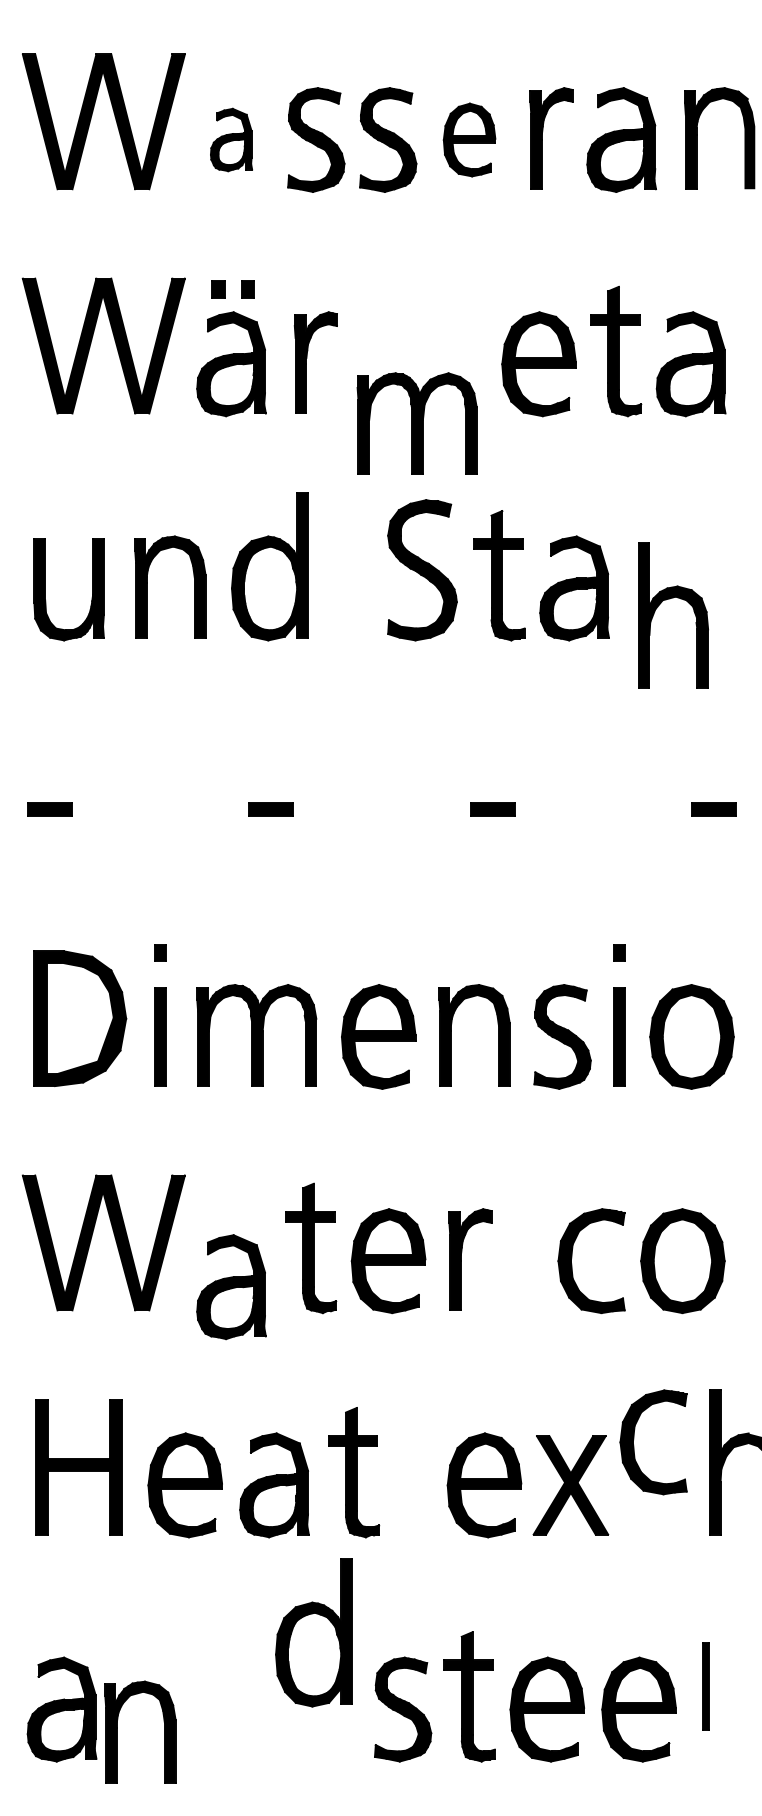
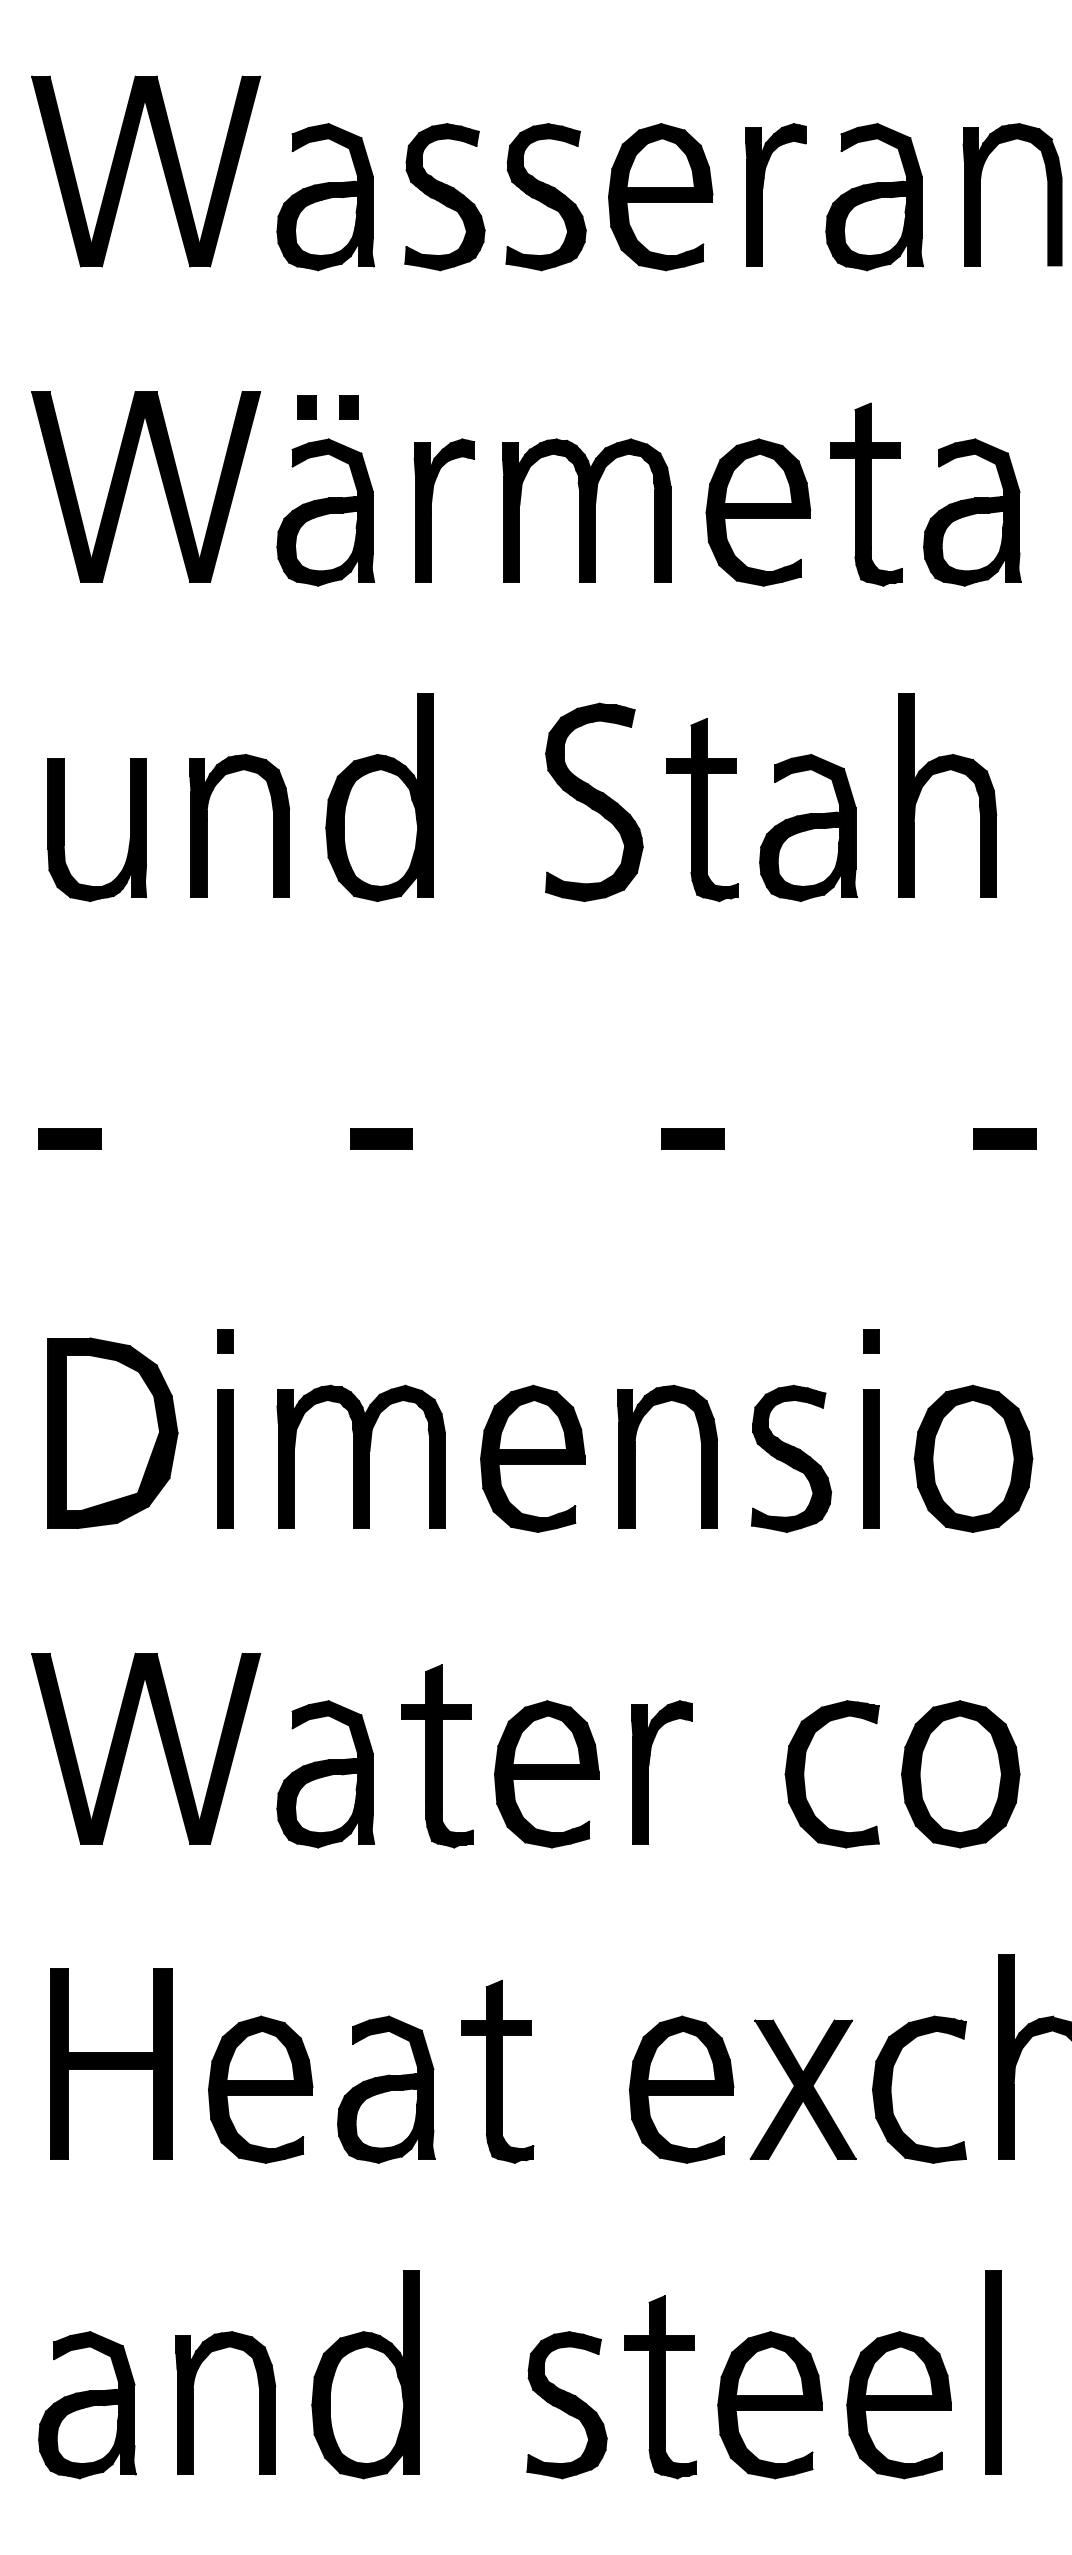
part: (231, 139) -> (325, 196), size x1.67
part: (469, 139) -> (660, 196), size x1.43
part: (416, 423) -> (585, 510), moved
part: (669, 599) -> (941, 773), moved
part: (231, 1287) -> (325, 1774), moved
part: (634, 1439) -> (892, 2085), moved
part: (313, 1632) -> (365, 2374), moved
part: (705, 1686) -> (992, 2372), size x1.67
part: (117, 1731) -> (193, 2402), moved

